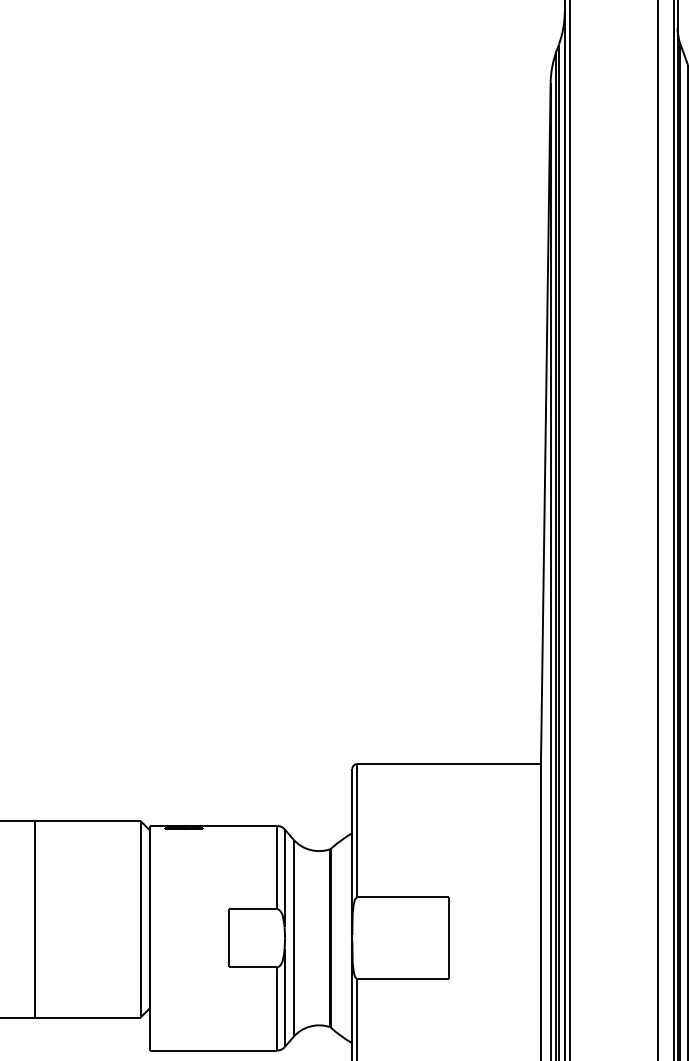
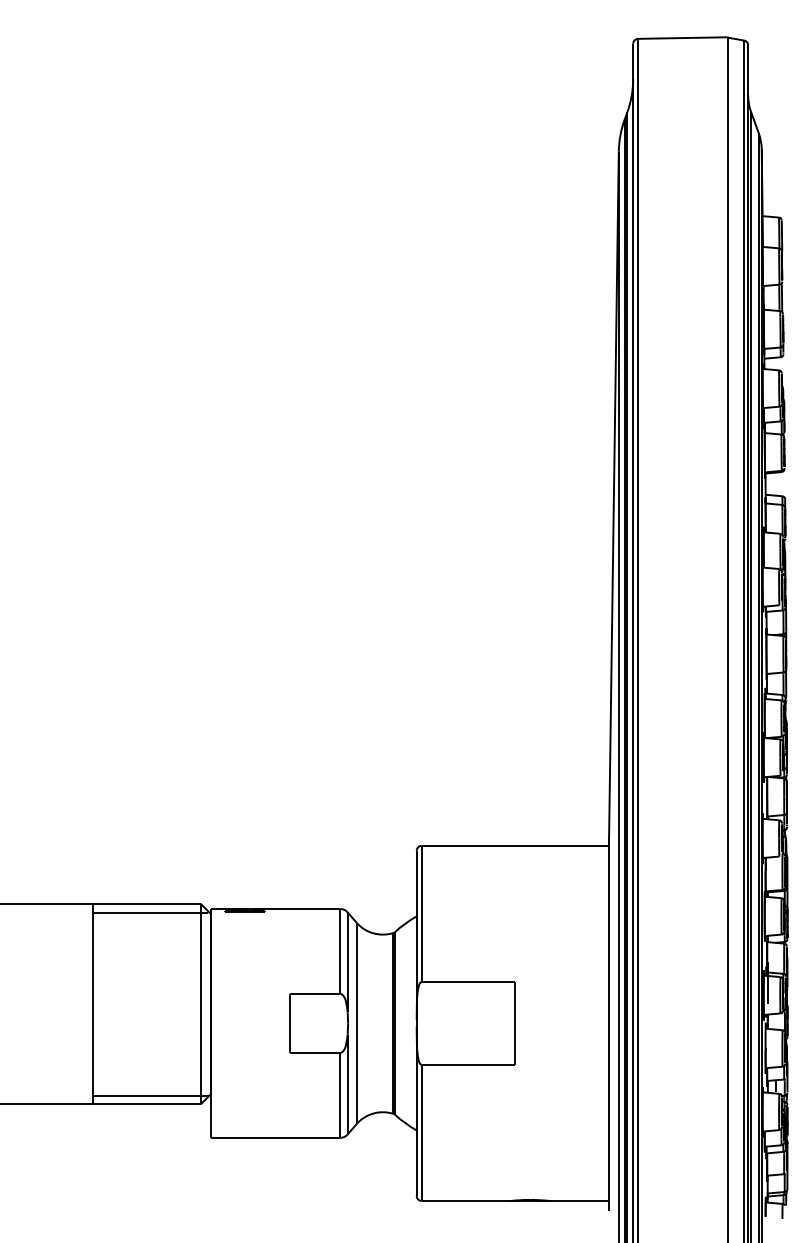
line: (91, 829) -> (150, 912), added
line: (91, 1008) -> (150, 1095), added

